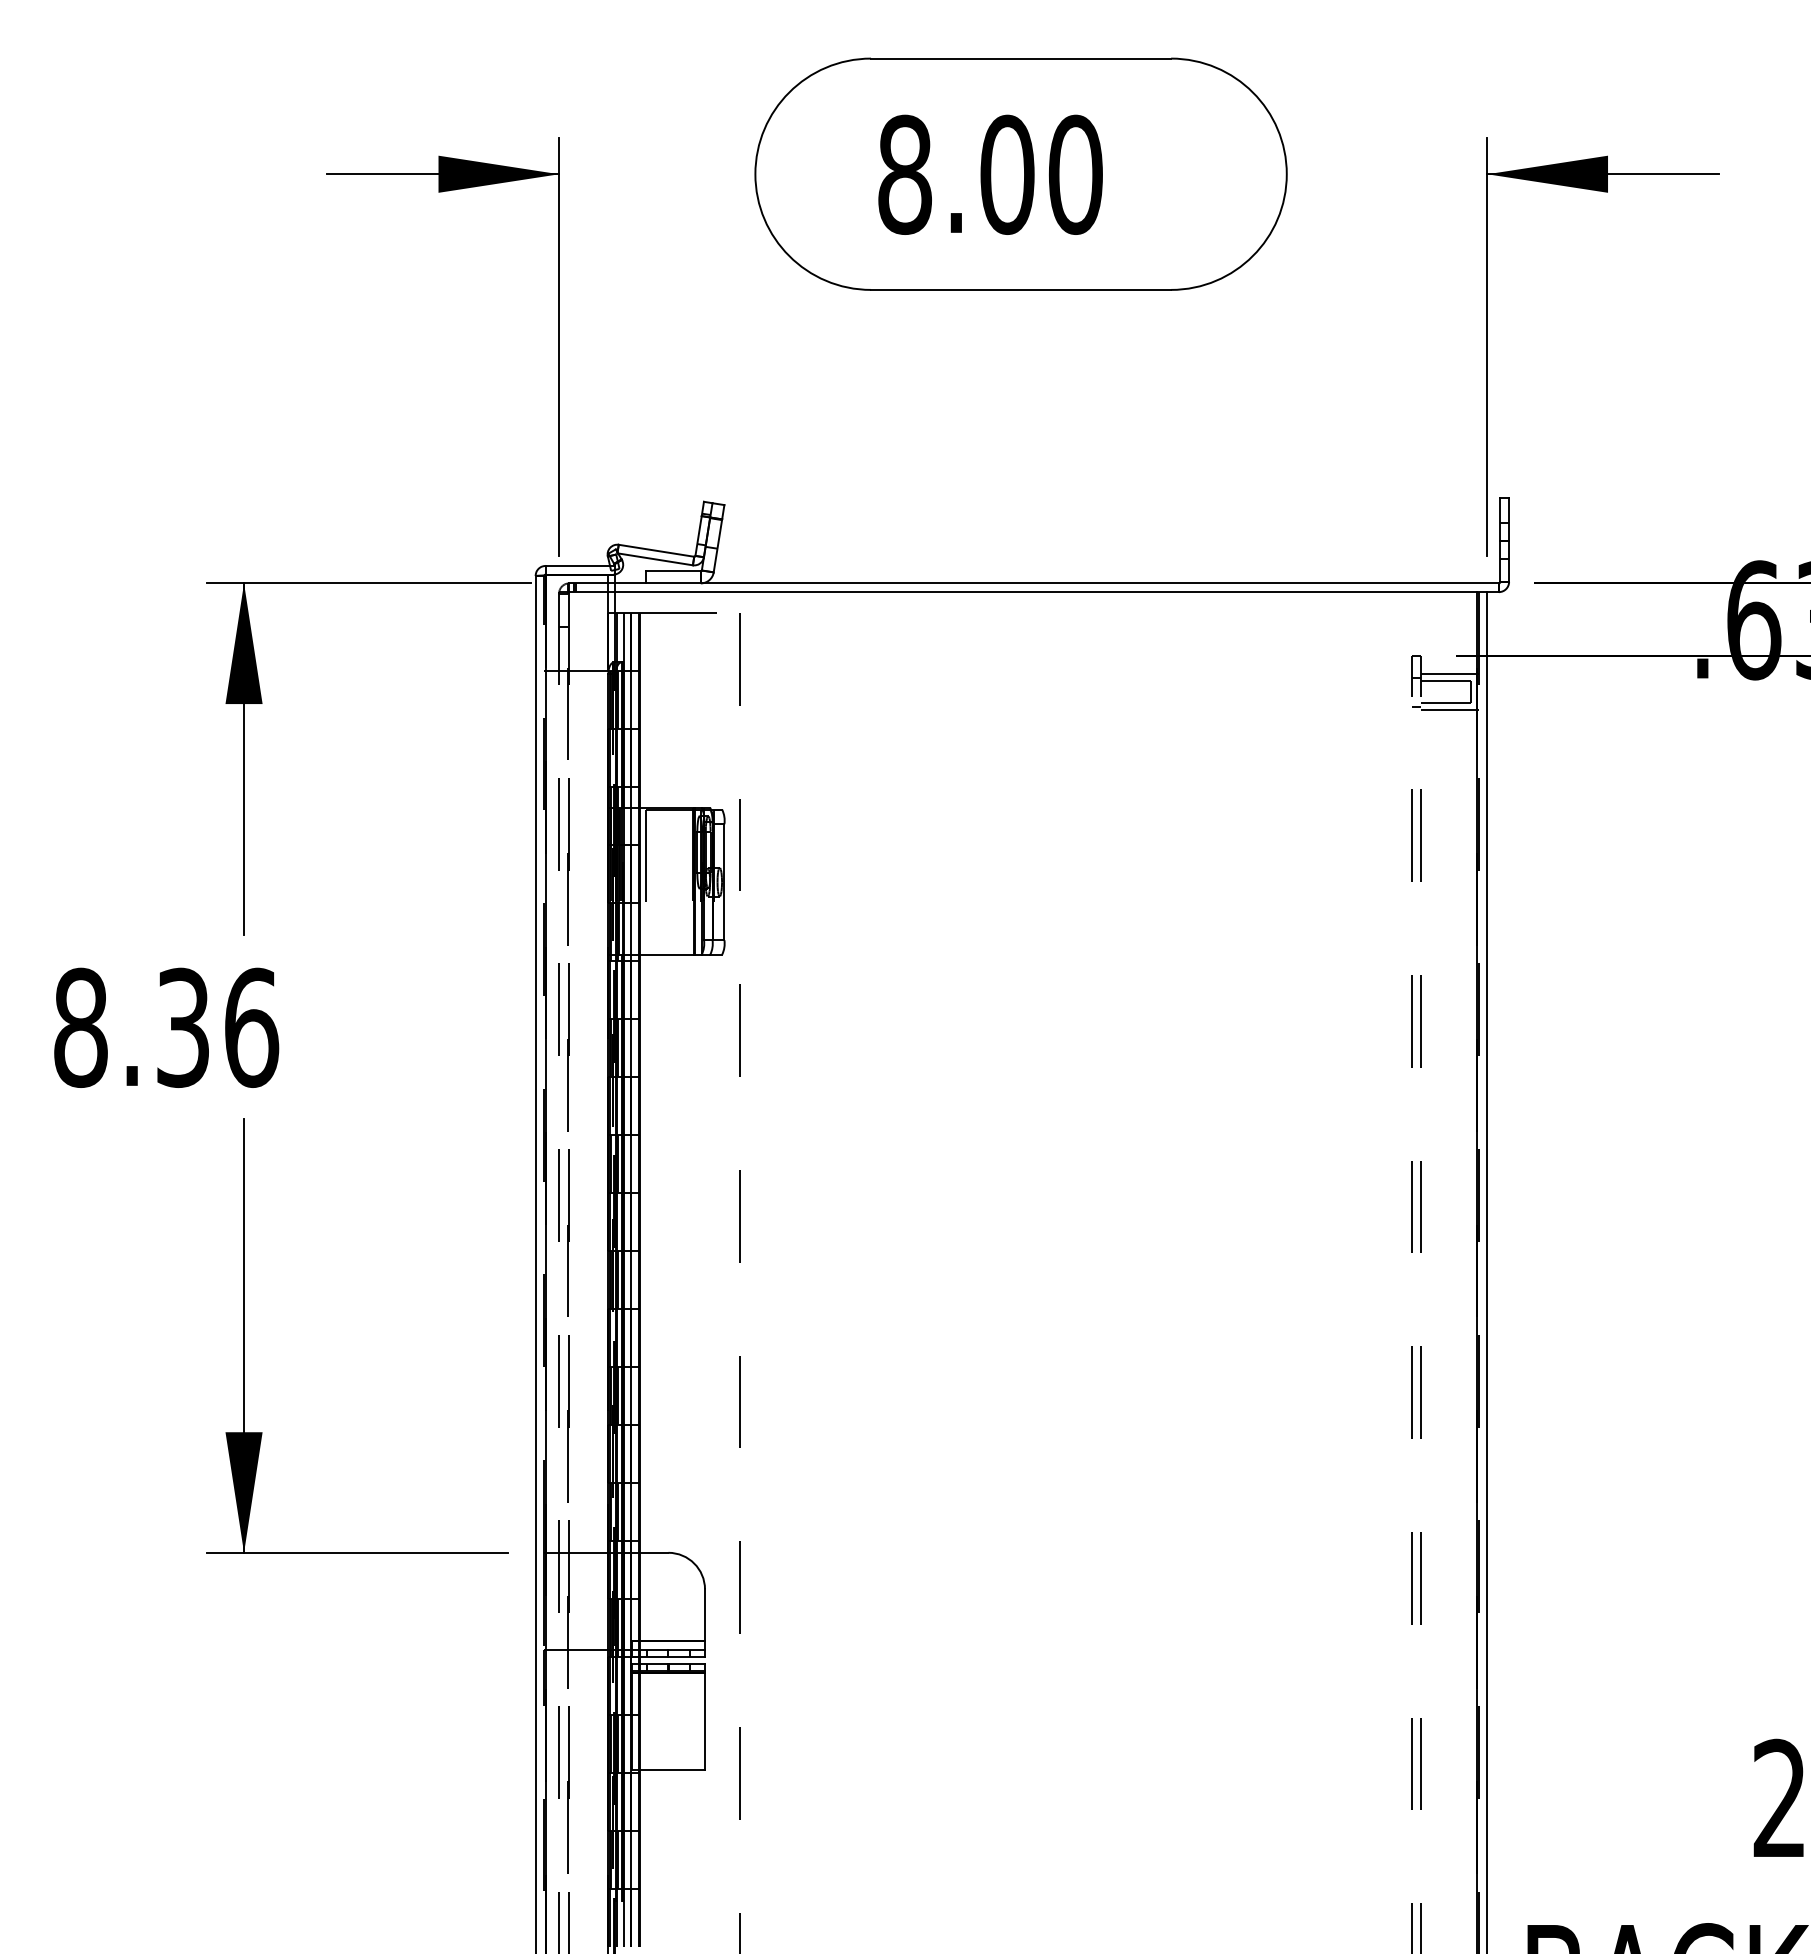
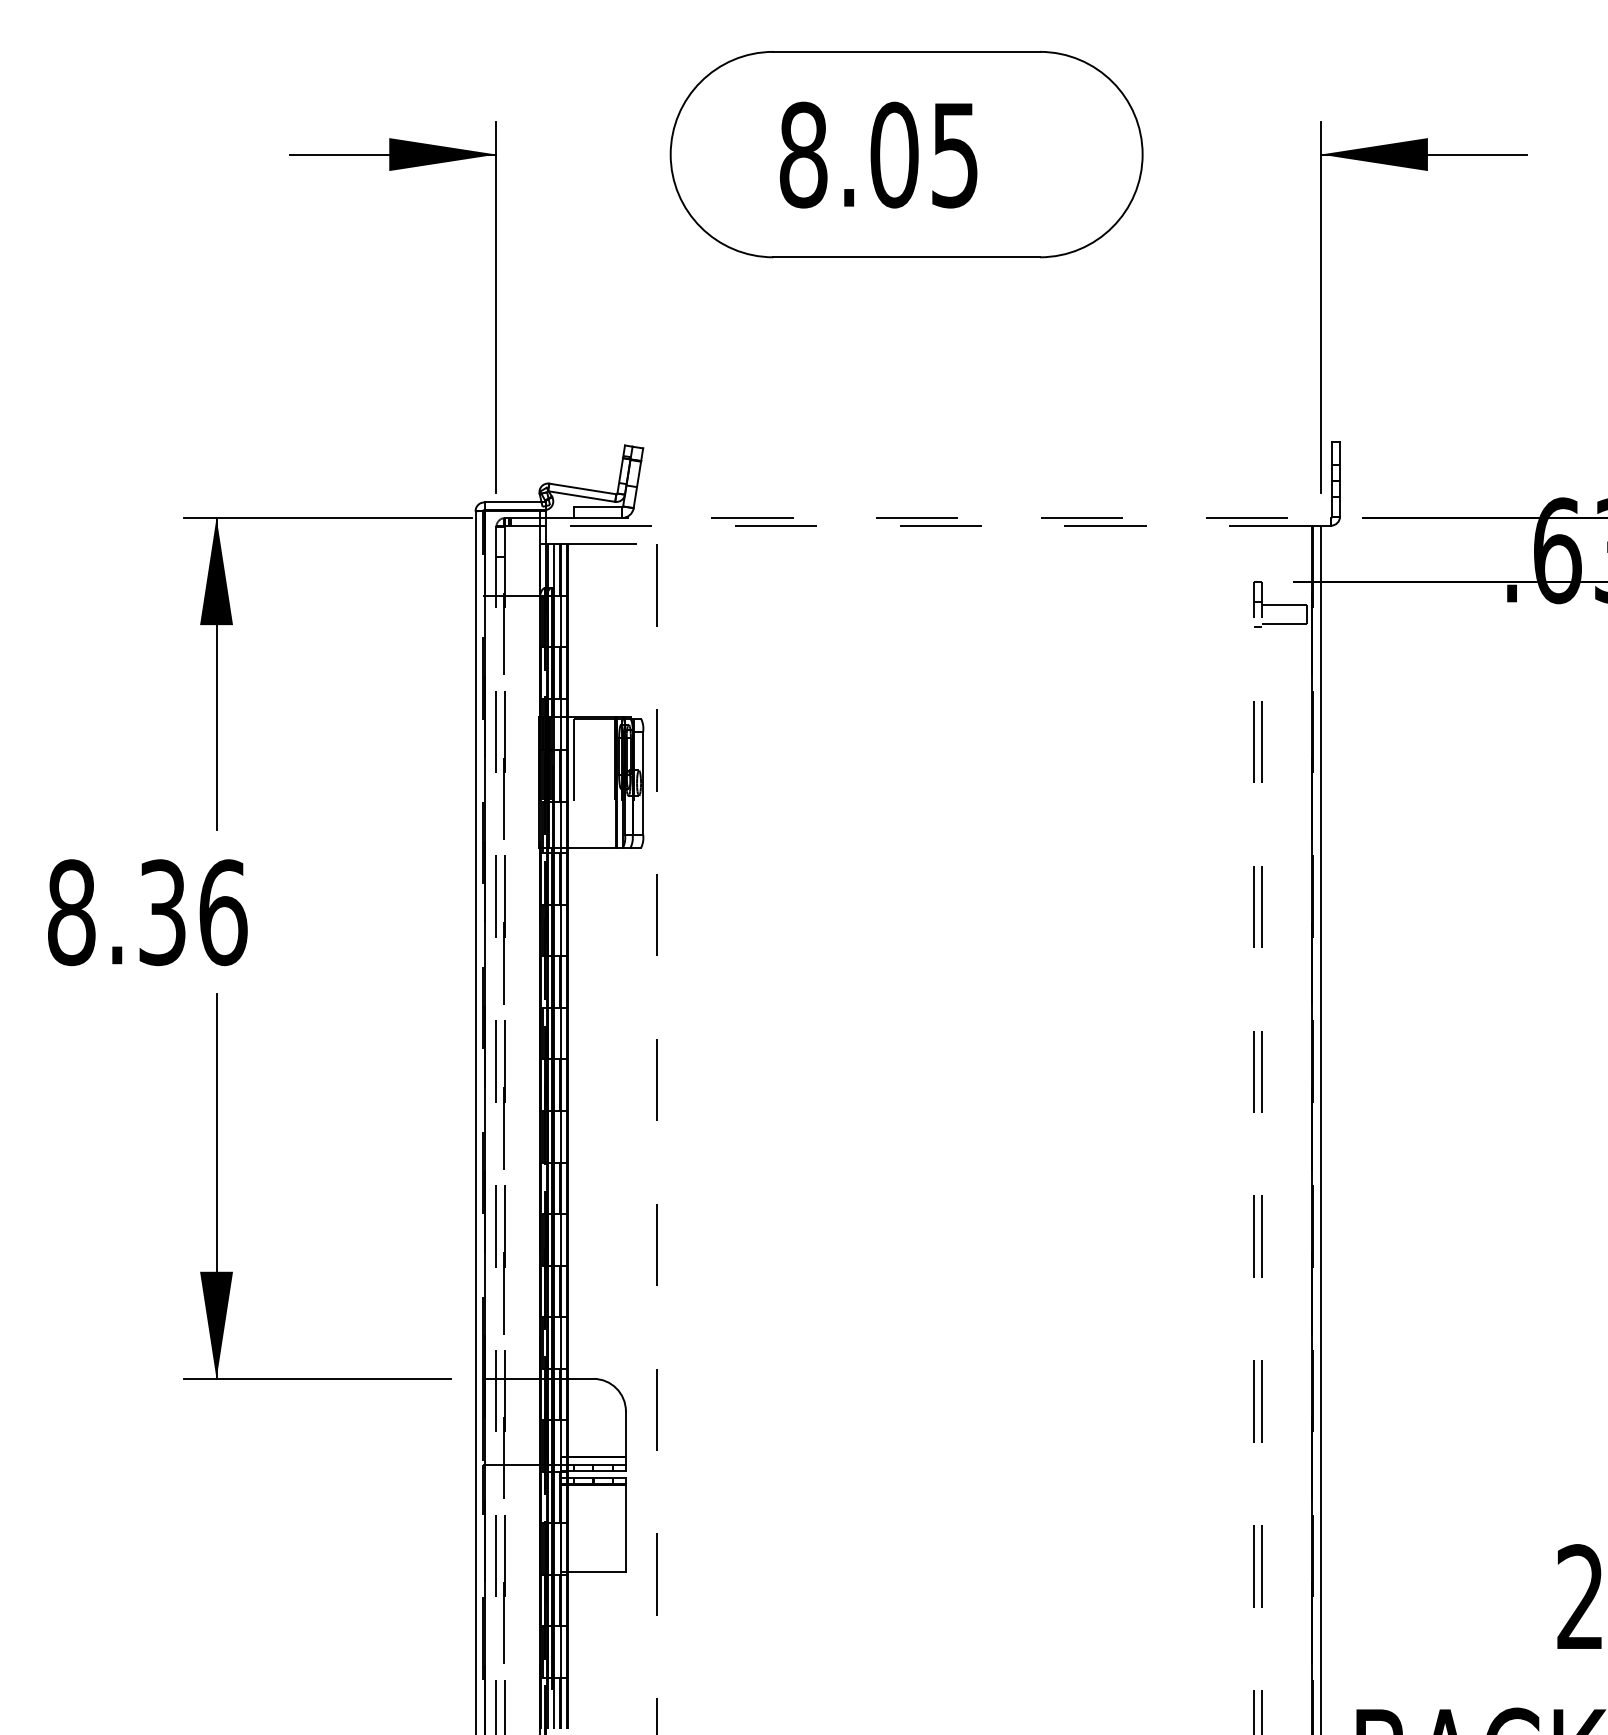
text: (1075, 174) -> (954, 154), 8.00 -> 8.05
line: (1057, 583) -> (938, 518), solid -> dashed
line: (1046, 592) -> (929, 526), solid -> dashed
line: (1449, 674) -> (1287, 598), removed
line: (1449, 710) -> (1287, 630), removed

